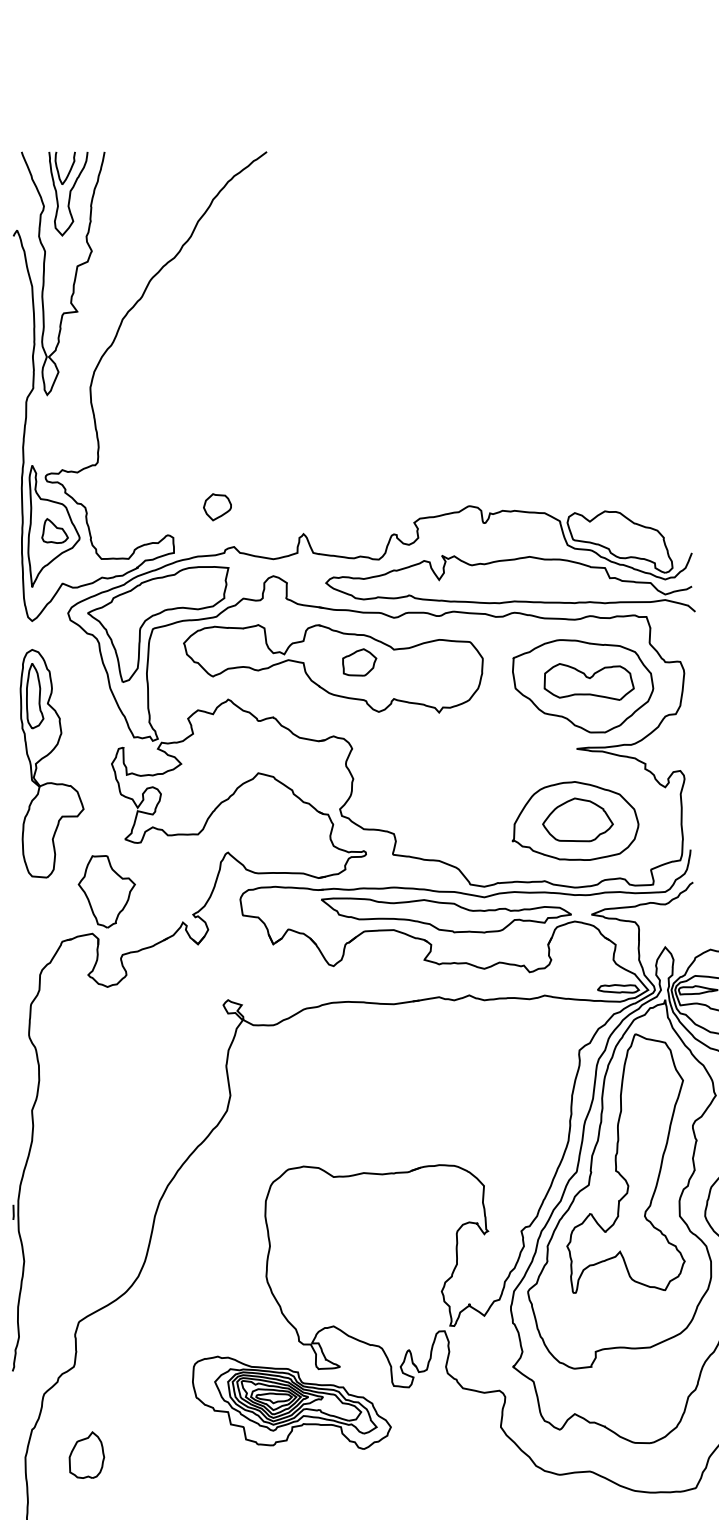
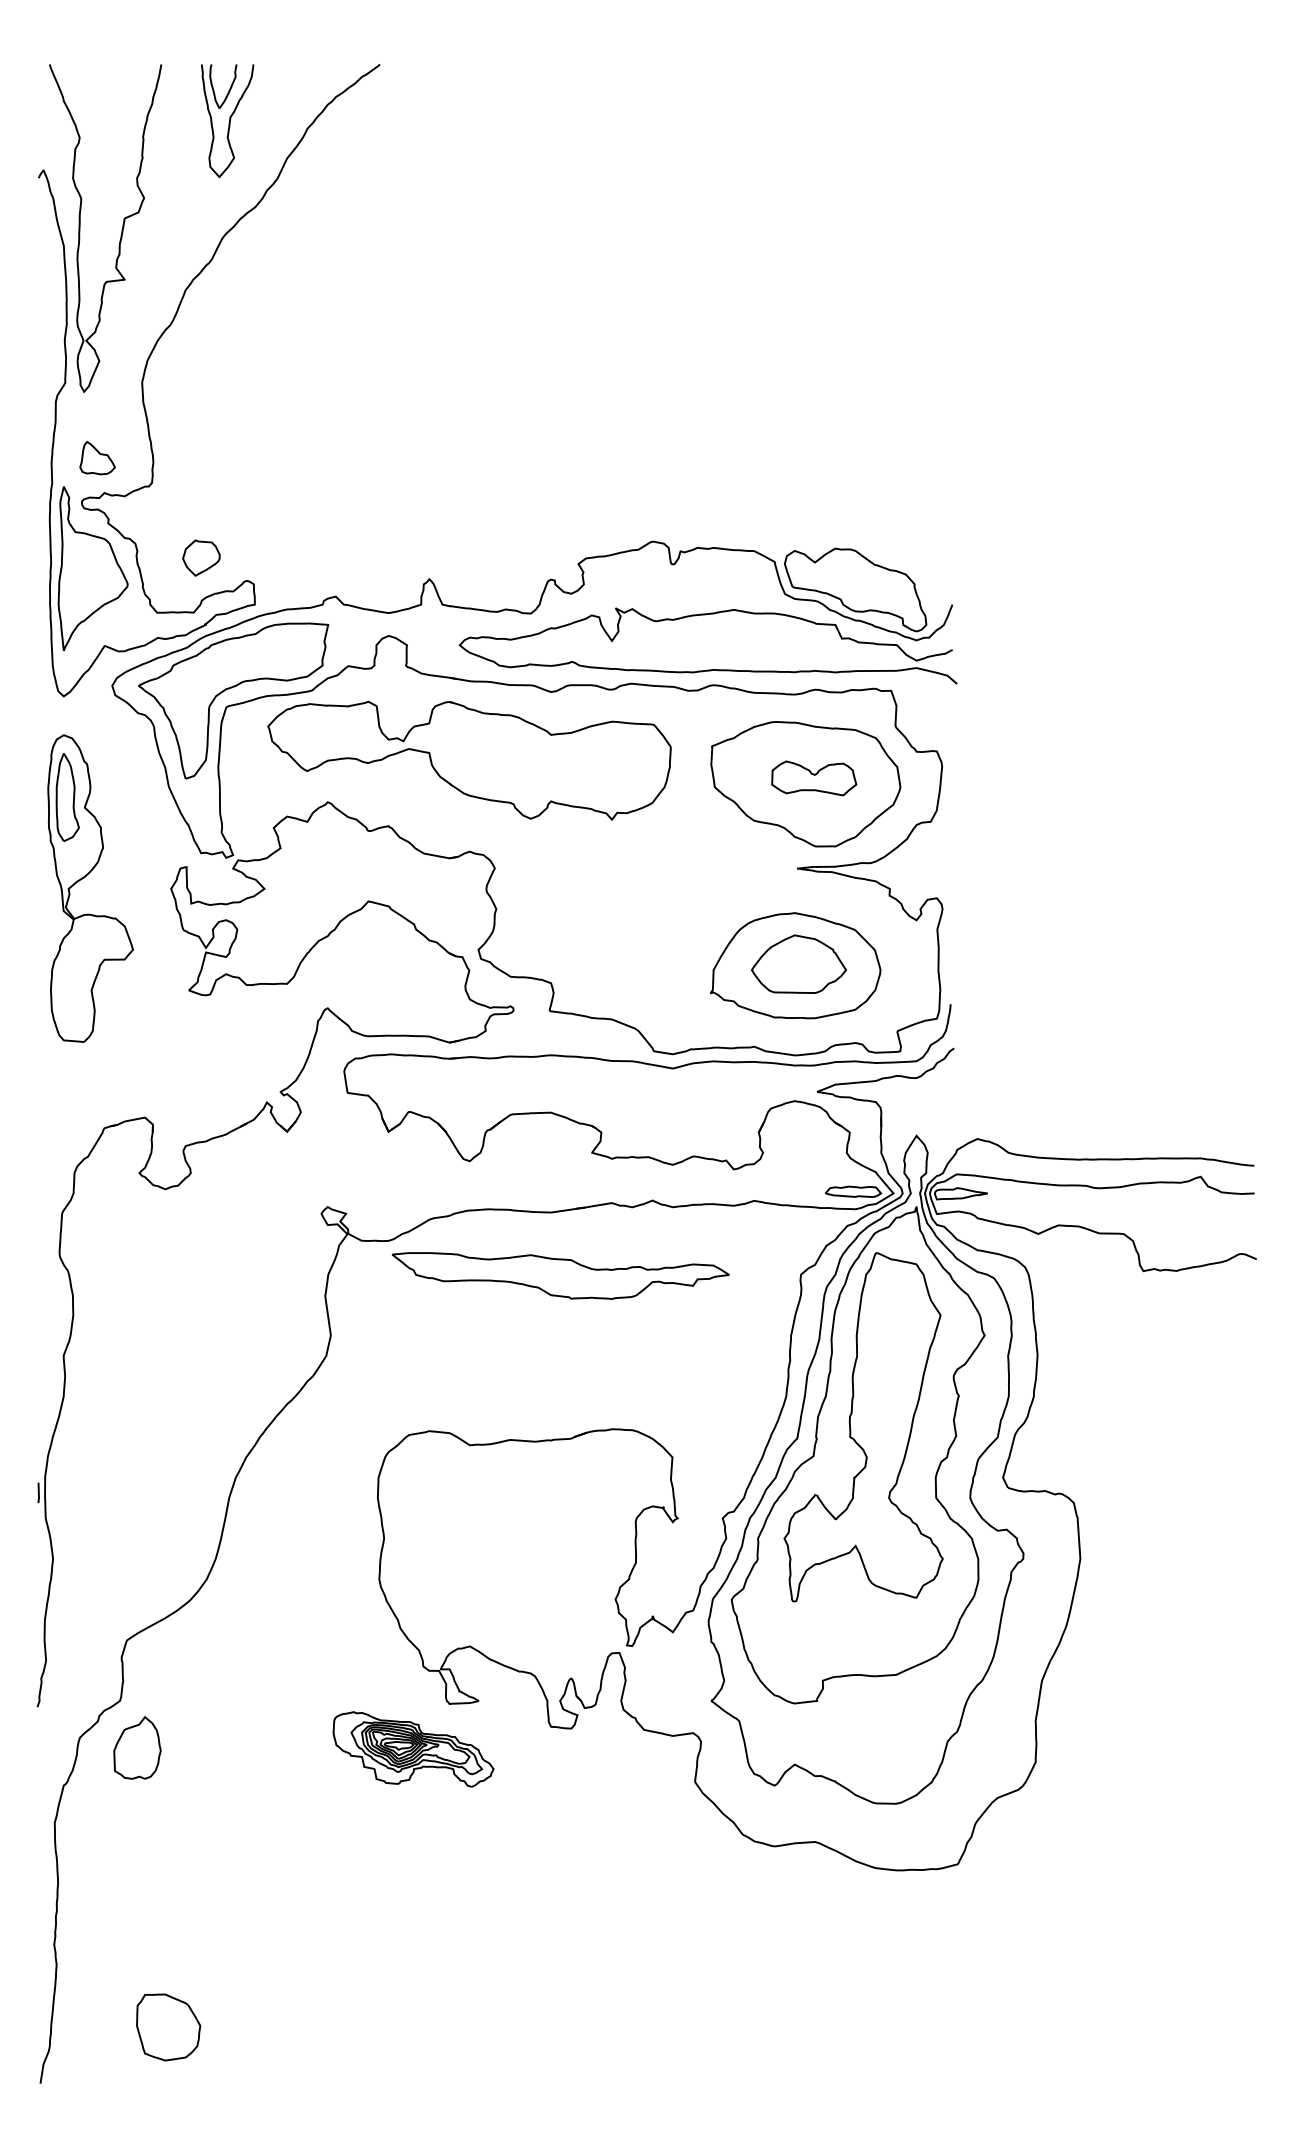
part: (68, 194) -> (227, 121), moved
part: (217, 506) -> (201, 557), moved
part: (54, 531) -> (97, 458), moved
part: (359, 661) -> (504, 751), removed
part: (589, 682) -> (814, 778), size x0.7
part: (106, 892) -> (164, 1061), removed
part: (446, 915) -> (560, 1275), moved
part: (291, 1402) -> (413, 1749), size x0.6
part: (86, 1454) -> (137, 1747), moved

